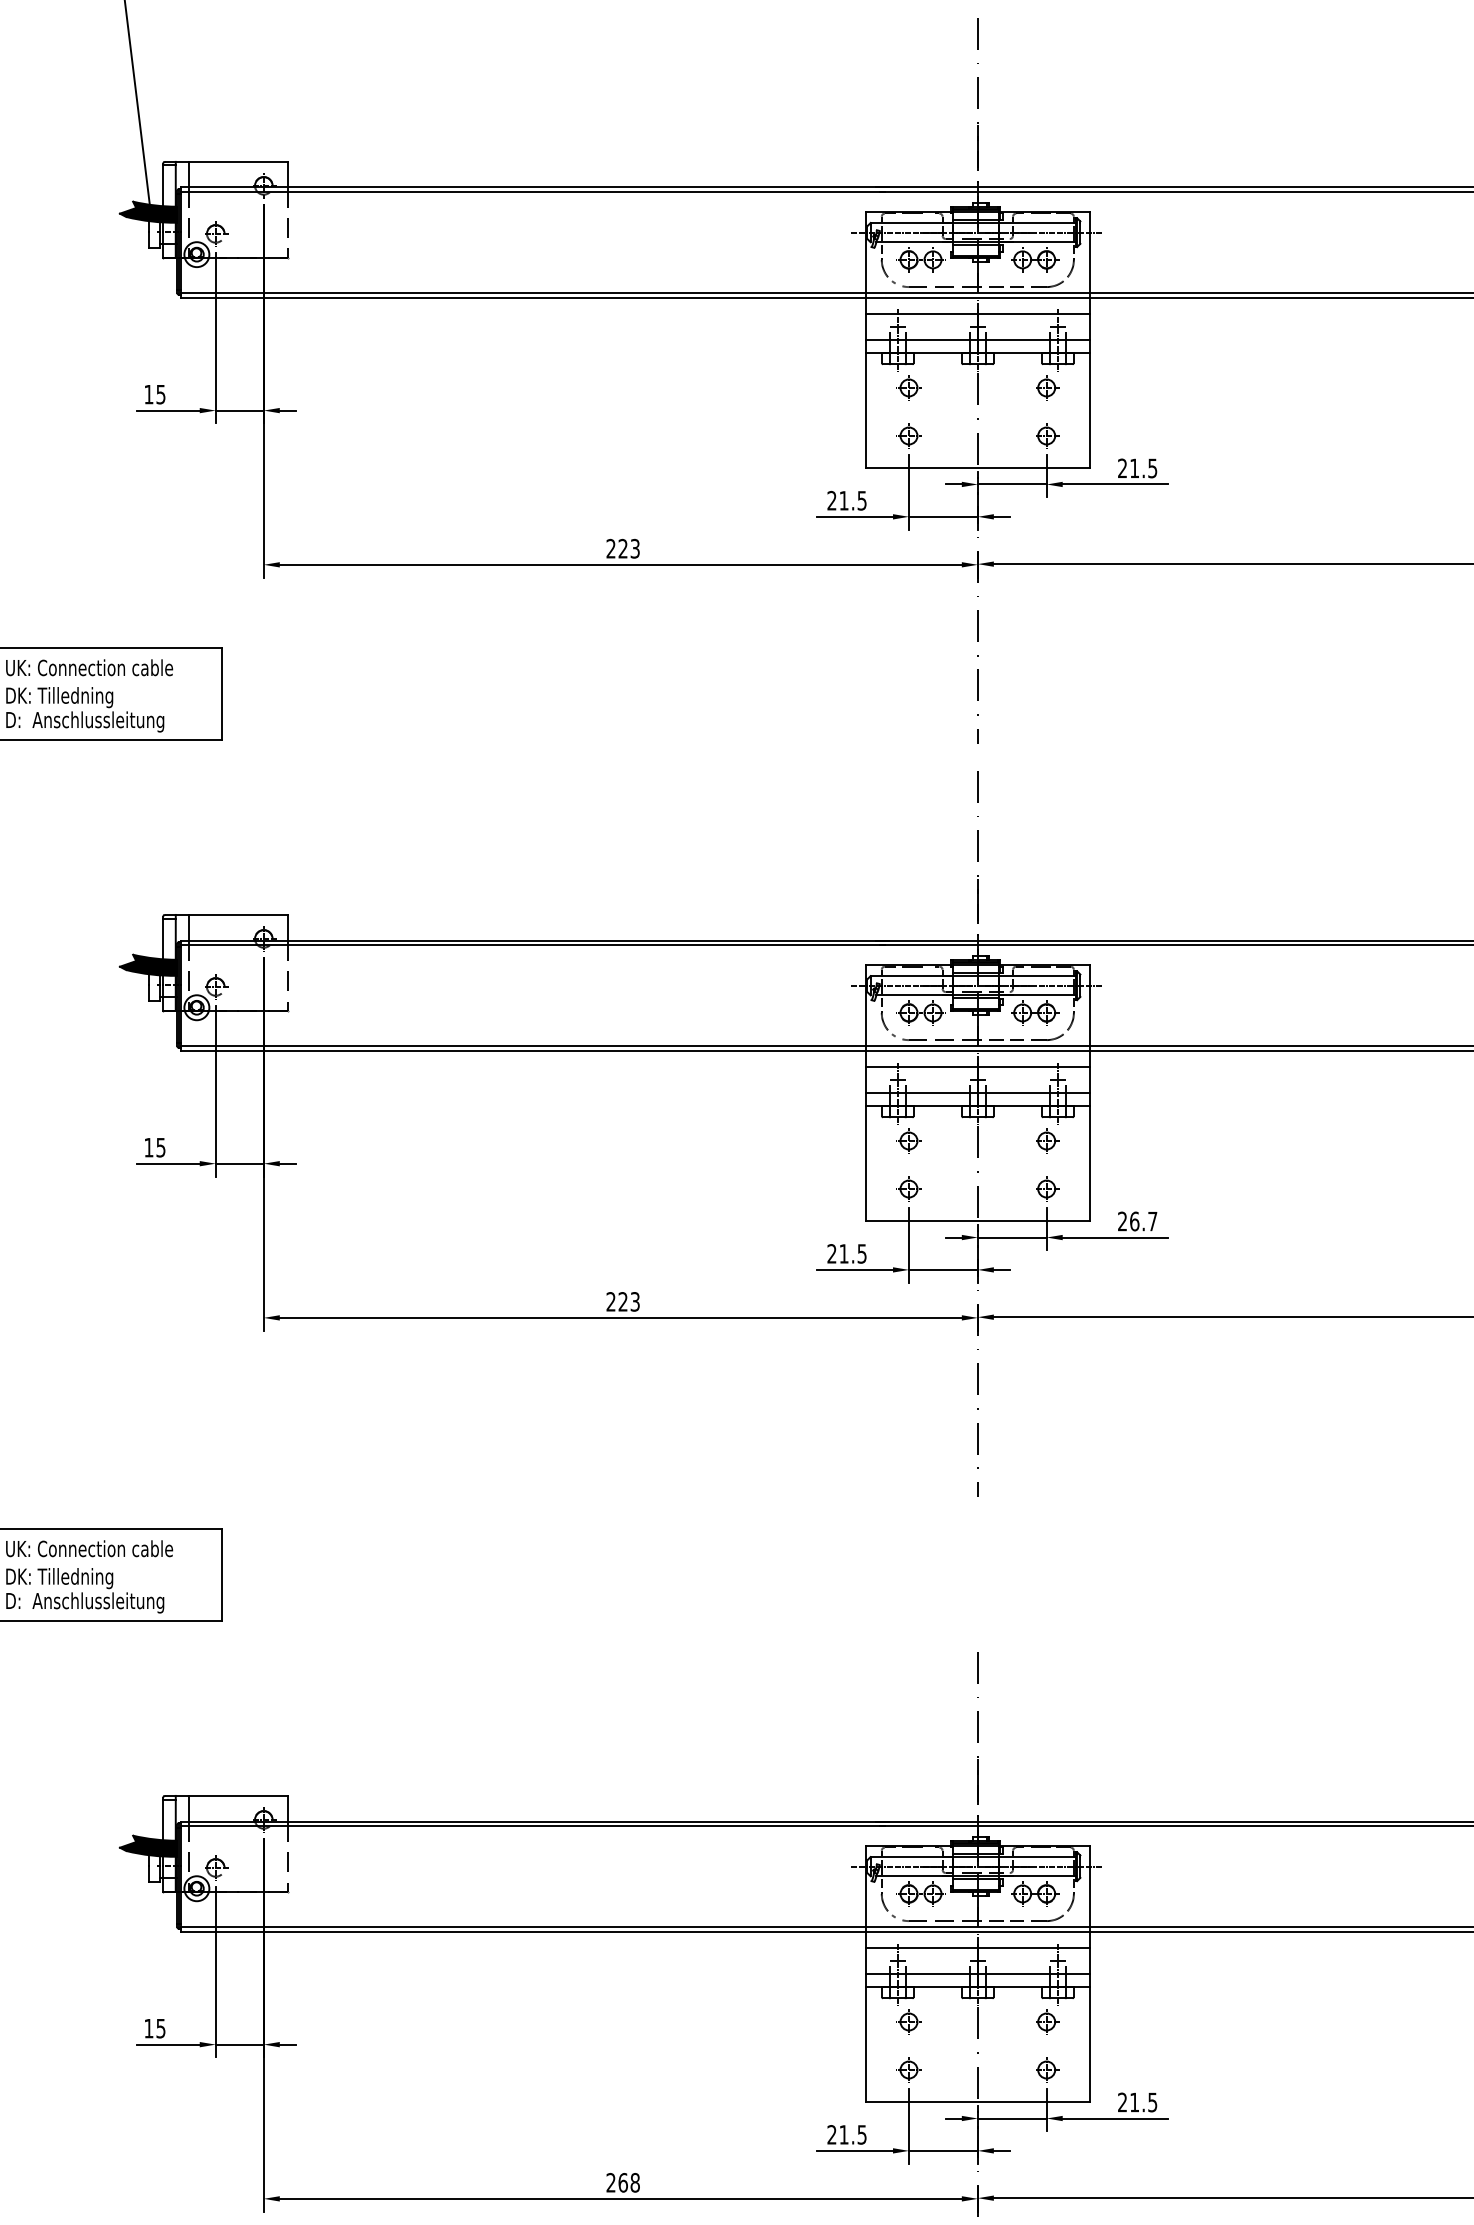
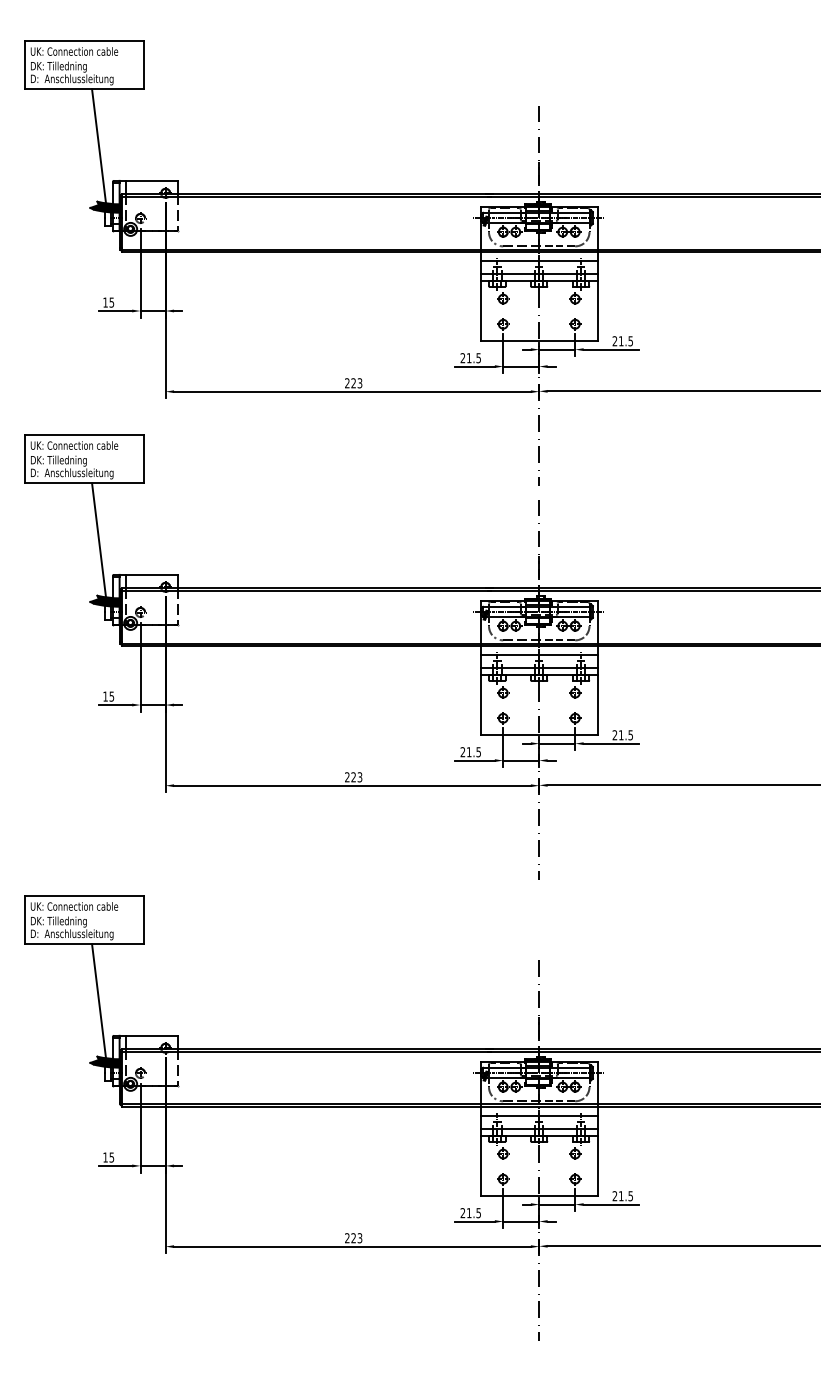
line: (137, 851) -> (99, 541), added
text: (1142, 1221) -> (625, 735), 26.7 -> 21.5
line: (137, 1732) -> (99, 1002), added
text: (628, 2183) -> (356, 1238), 268 -> 223

